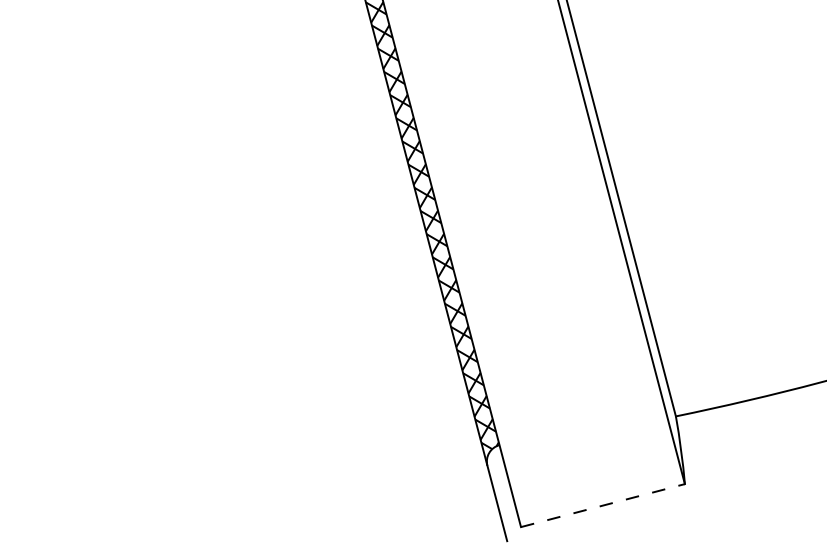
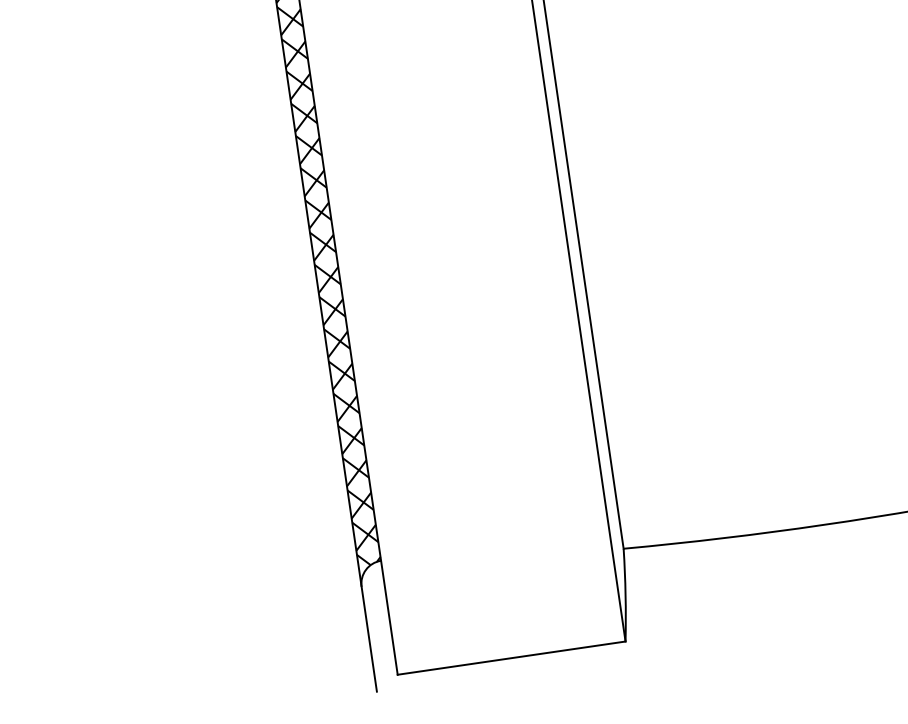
line: (602, 505) -> (511, 657), dashed -> solid

